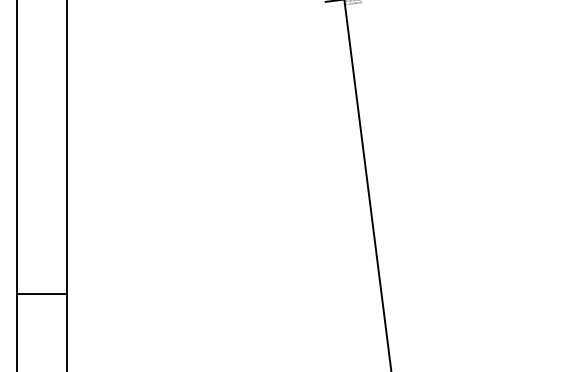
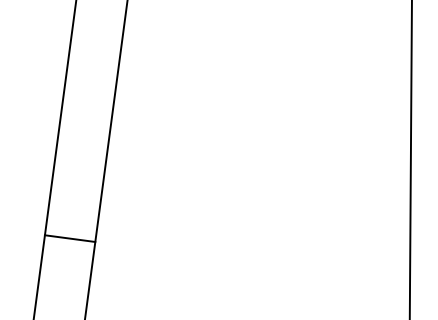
line: (41, 294) -> (69, 238), moved

